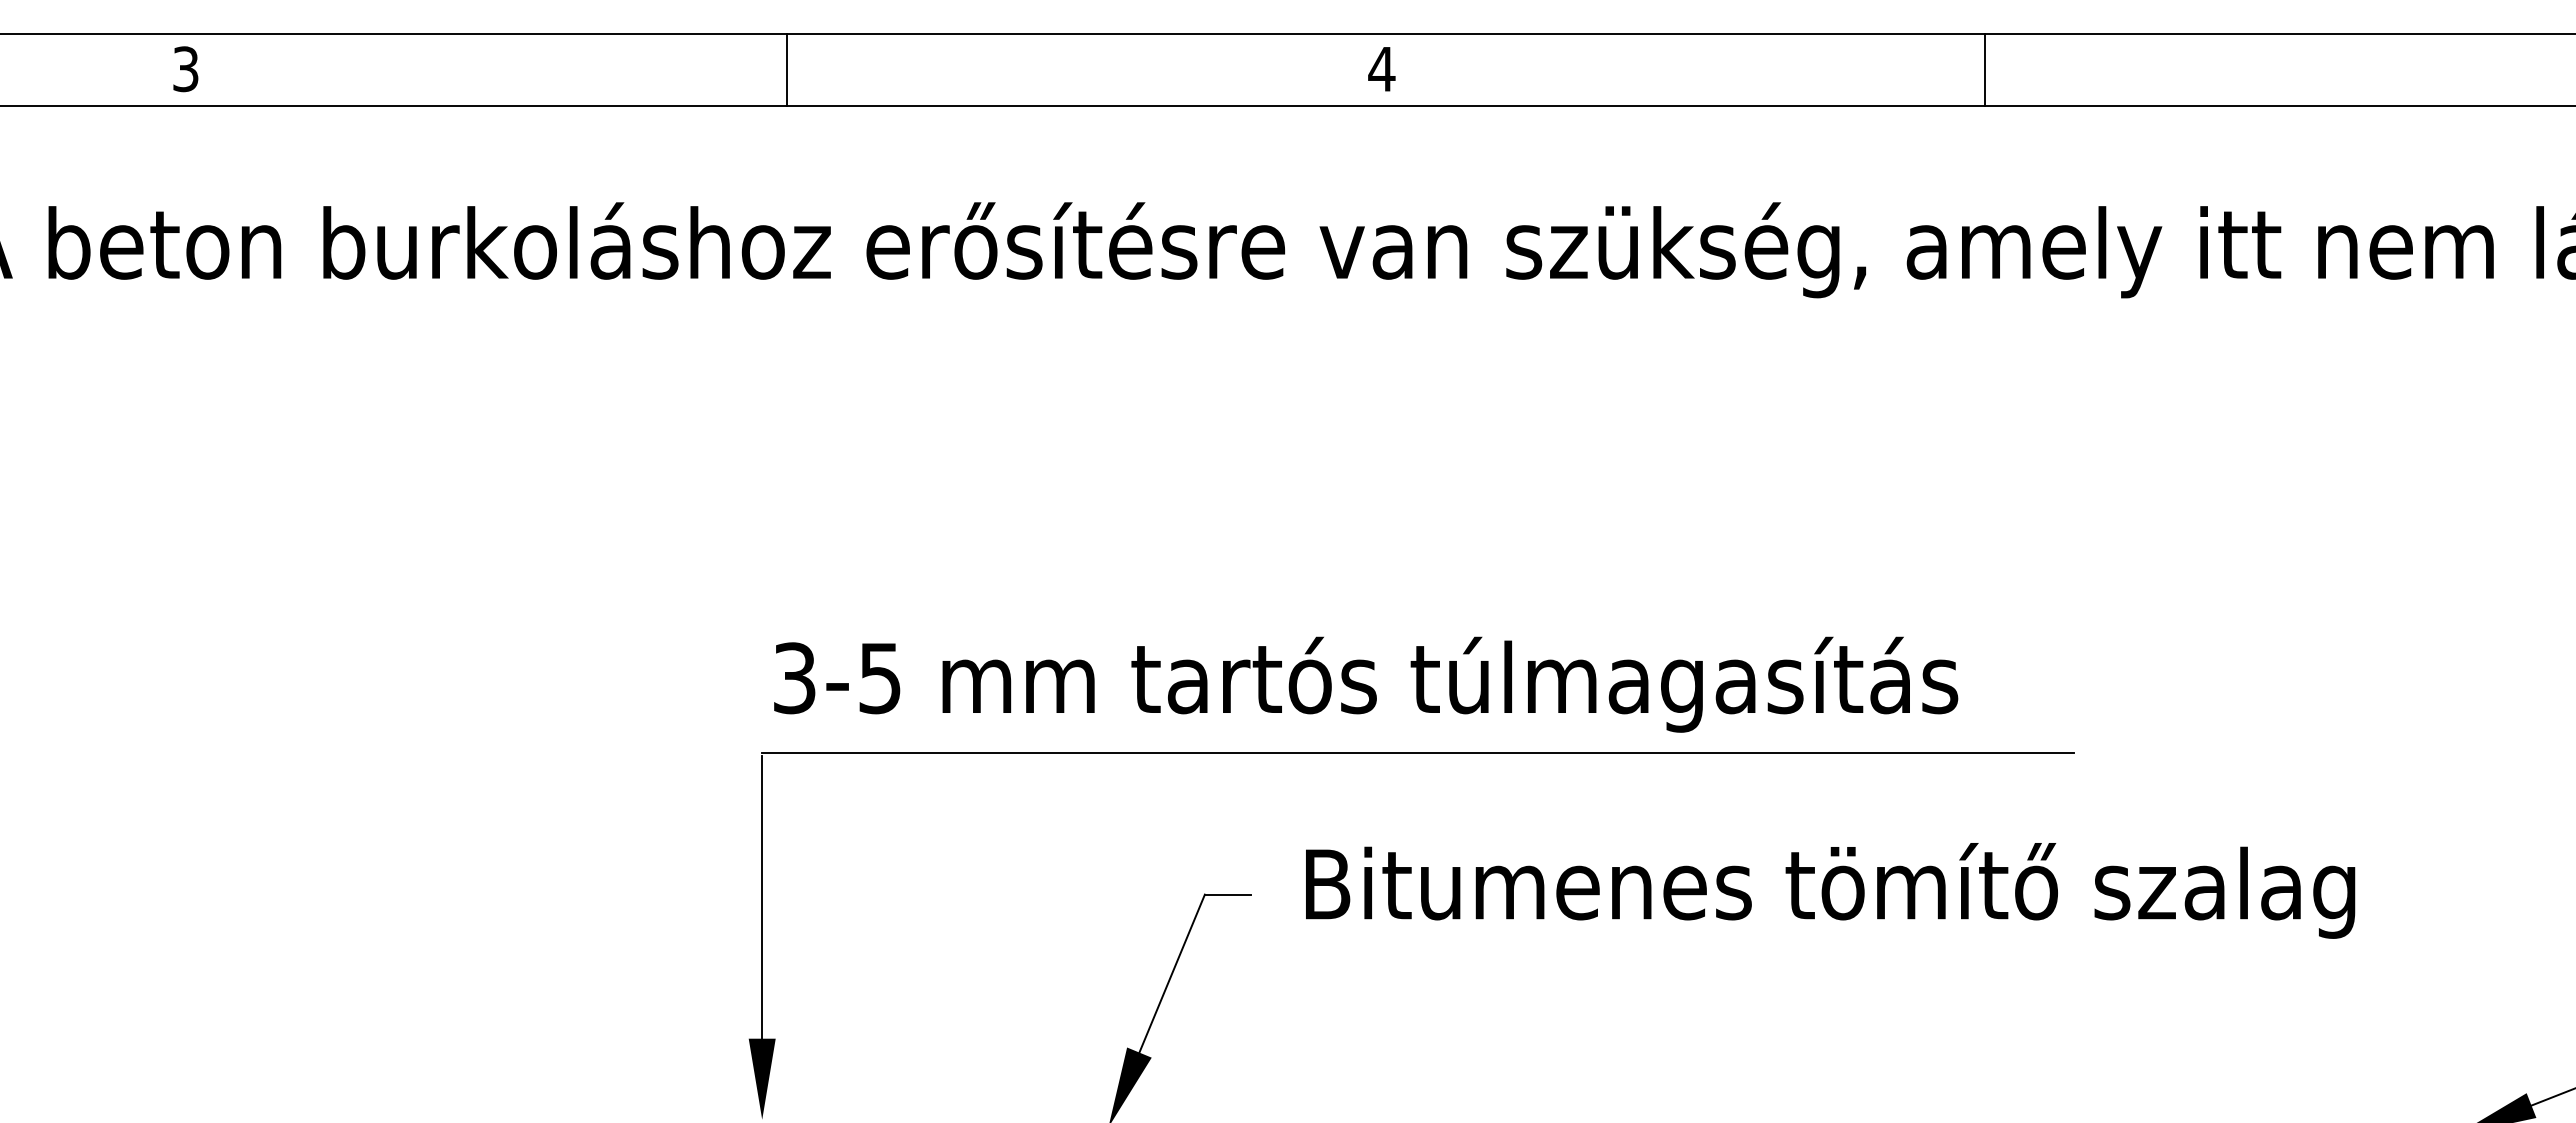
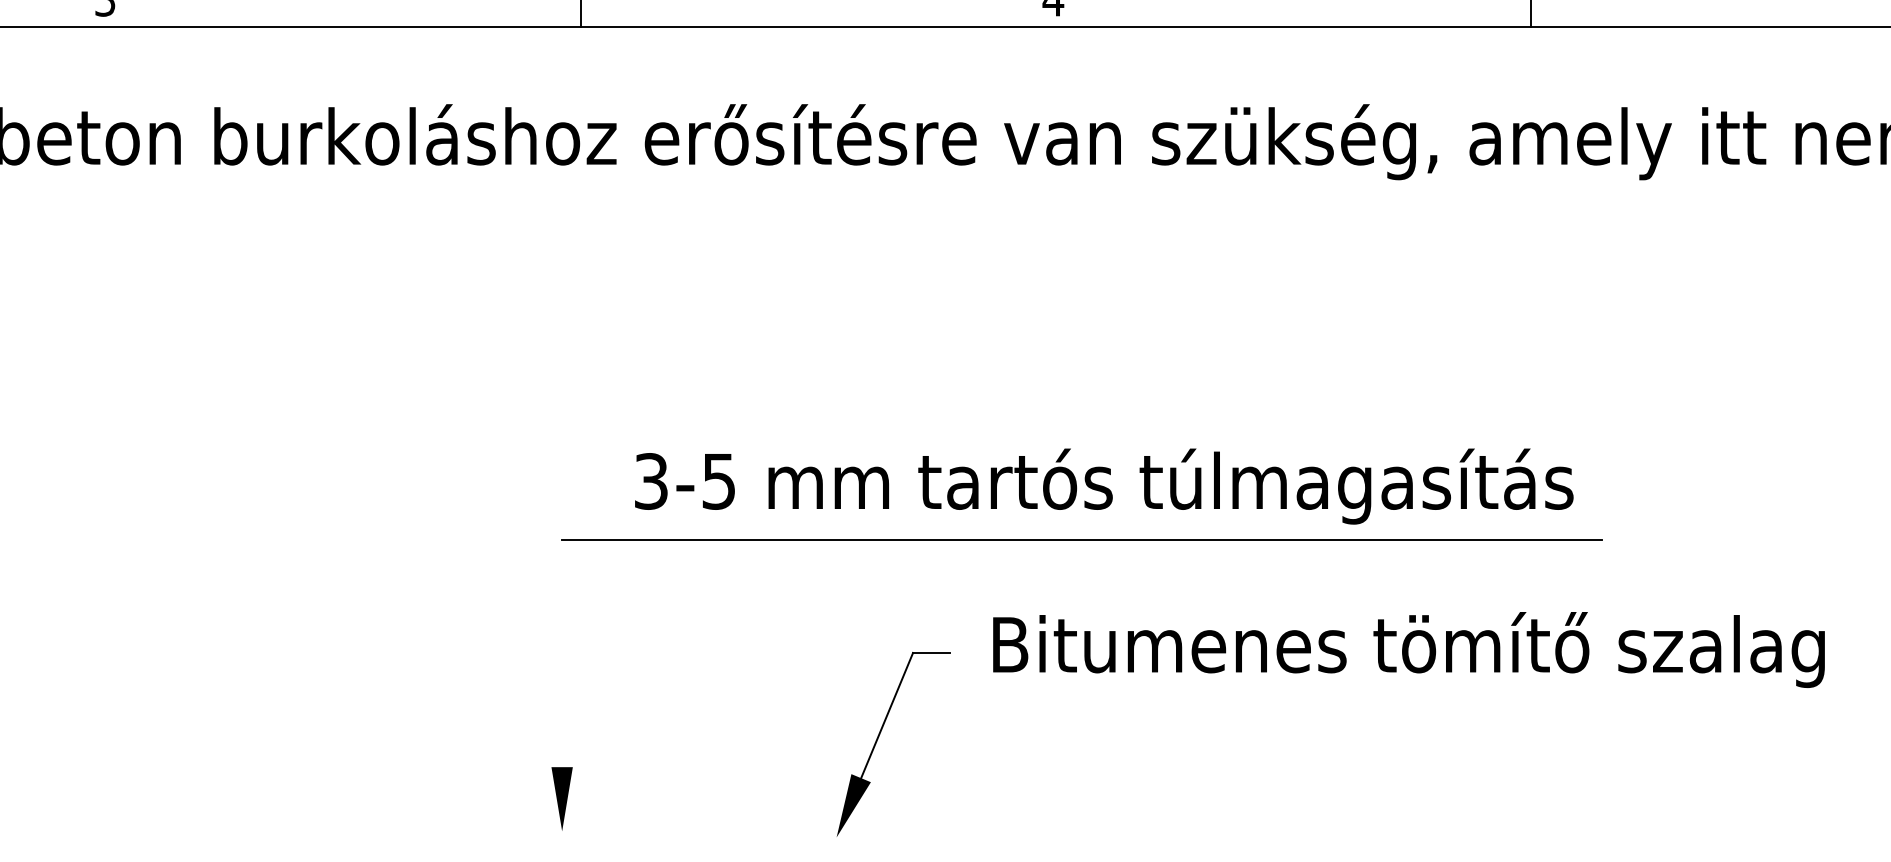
text: (1366, 684) -> (1104, 486), moved
line: (762, 896) -> (562, 654), removed

